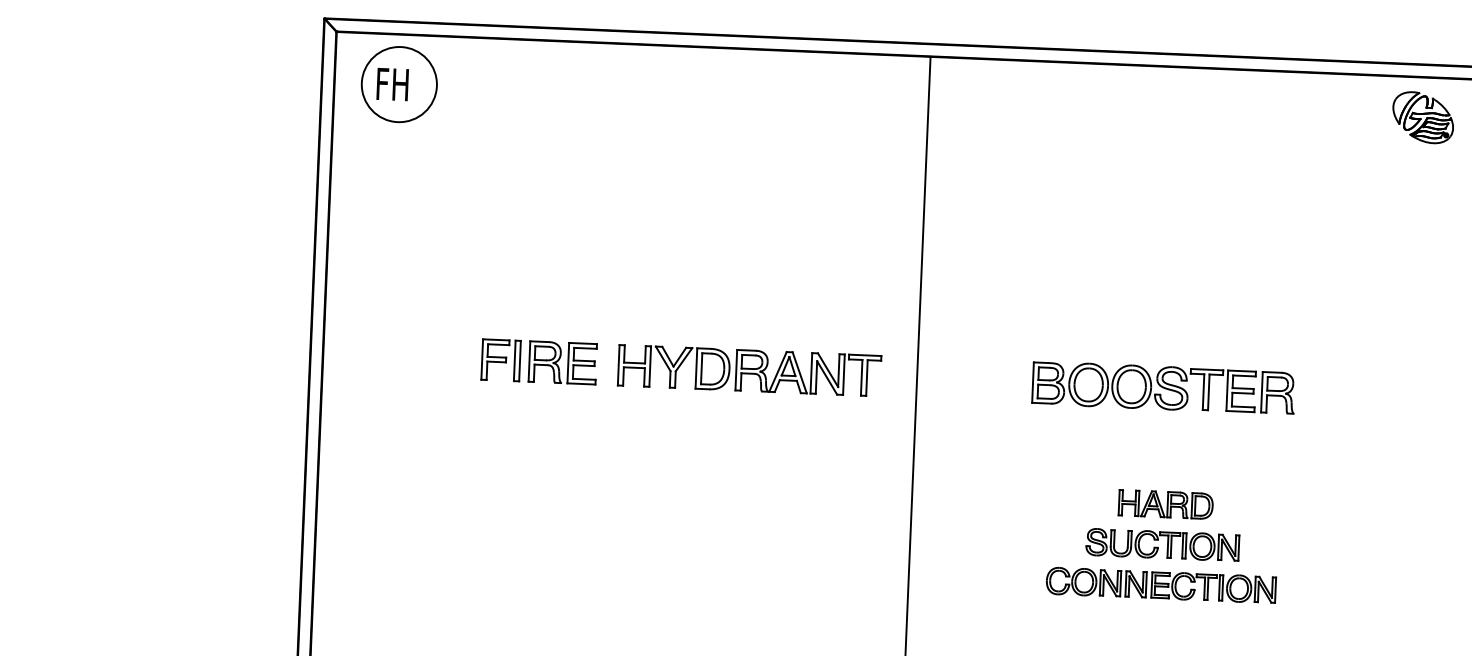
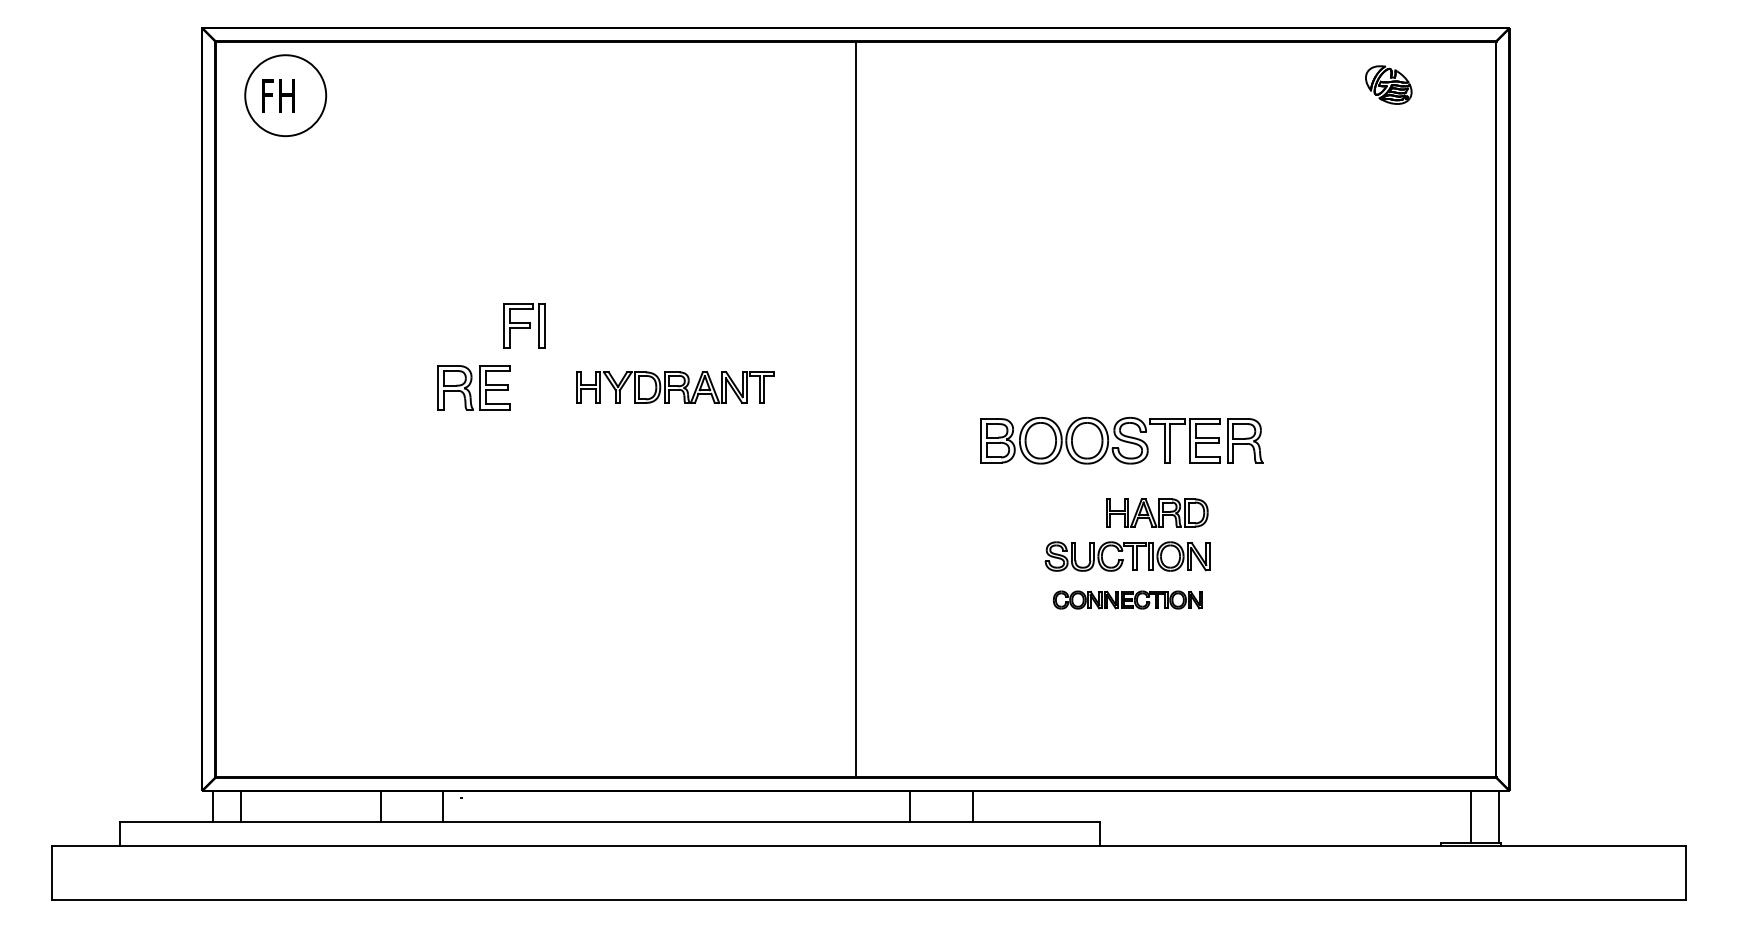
part: (1423, 117) -> (1388, 84), size x0.7
part: (501, 360) -> (524, 325), moved
part: (749, 370) -> (675, 387), size x0.7
part: (1163, 387) -> (1121, 440), moved
part: (1166, 504) -> (1157, 512), moved
part: (1160, 584) -> (1127, 599), size x0.6

